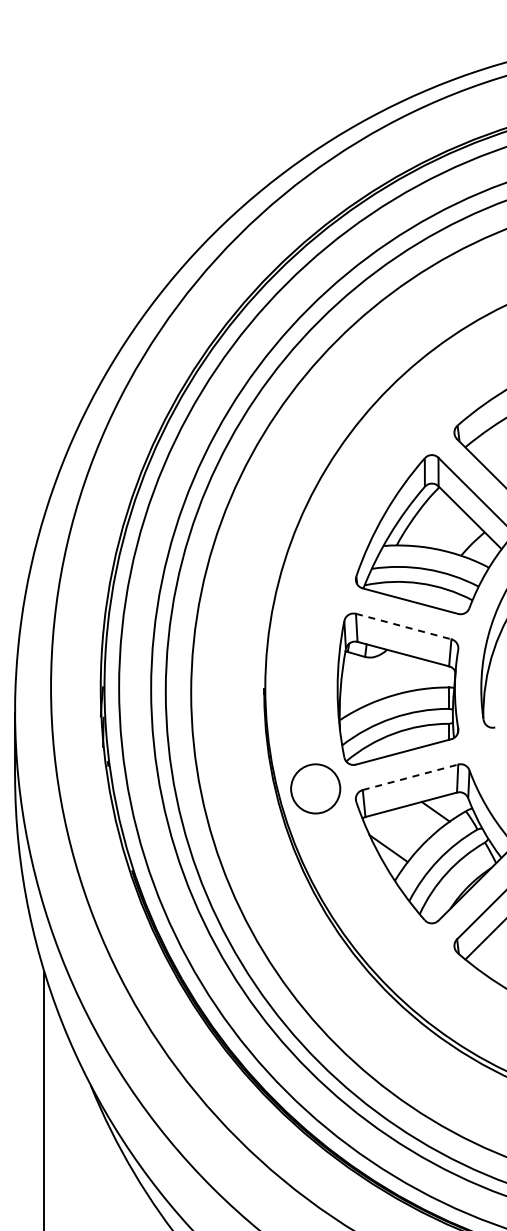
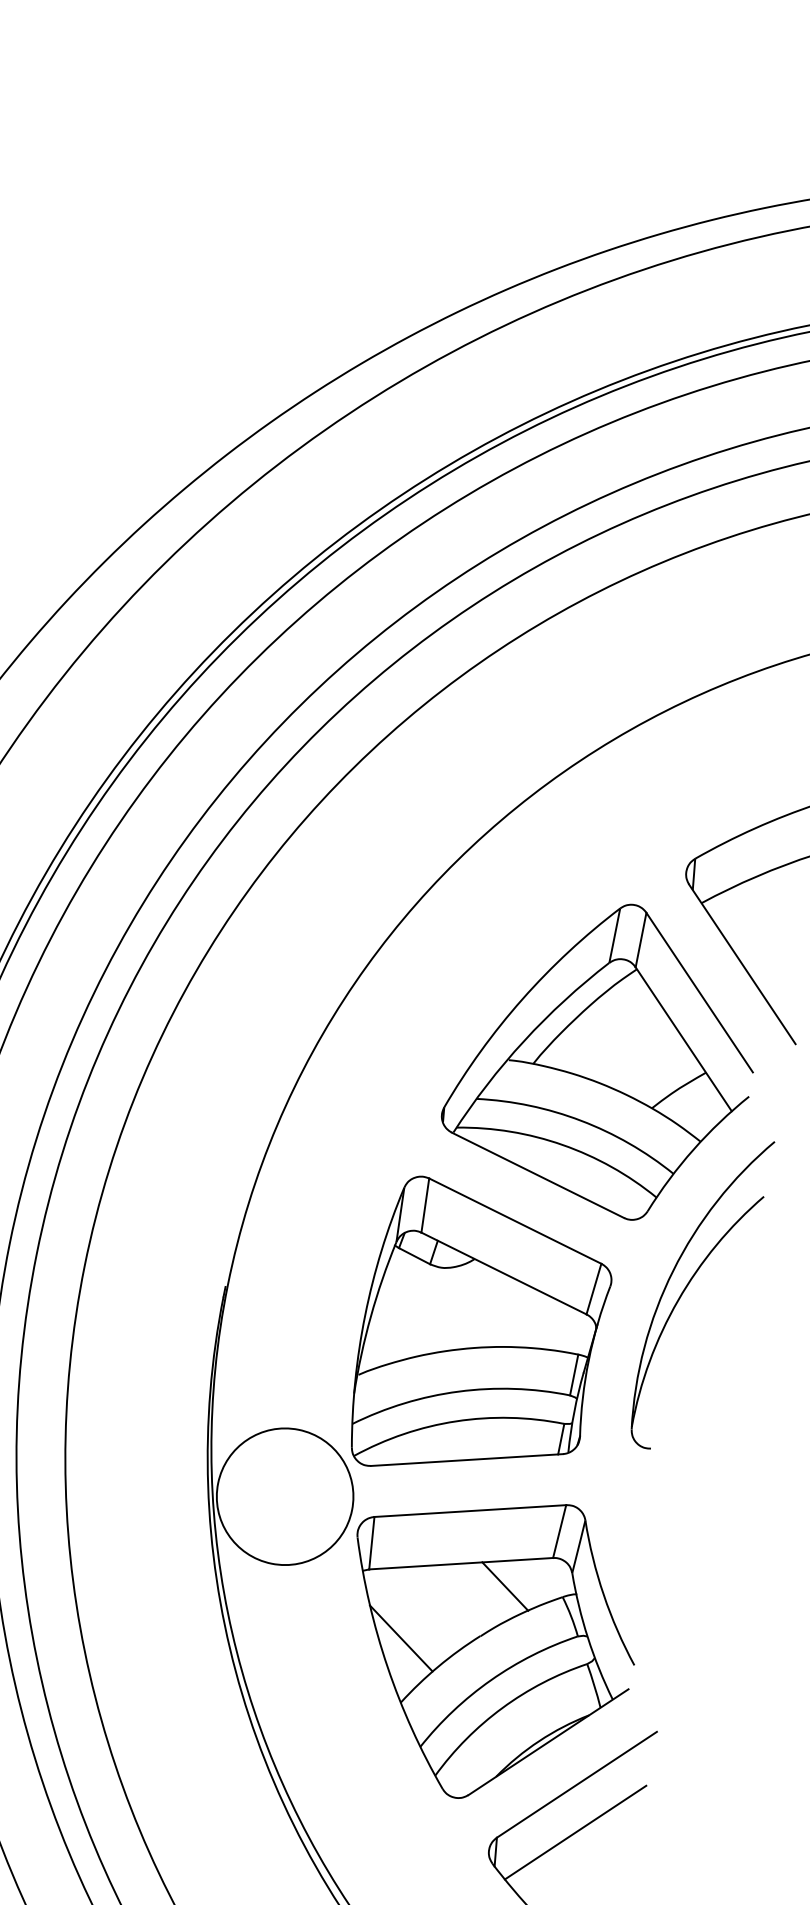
line: (404, 626) -> (516, 1221), dashed -> solid
line: (411, 777) -> (472, 1511), dashed -> solid
circle: (315, 788) -> (284, 1495), size x1.43

